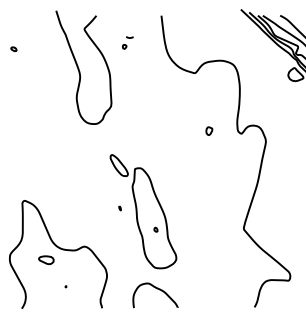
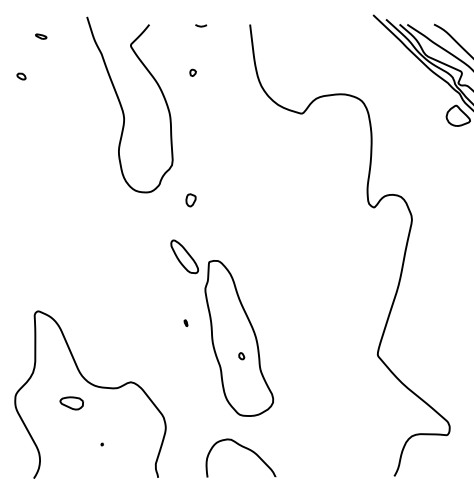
part: (26, 23) -> (41, 36), added
line: (129, 37) -> (200, 25), moved
part: (209, 130) -> (191, 199), moved

